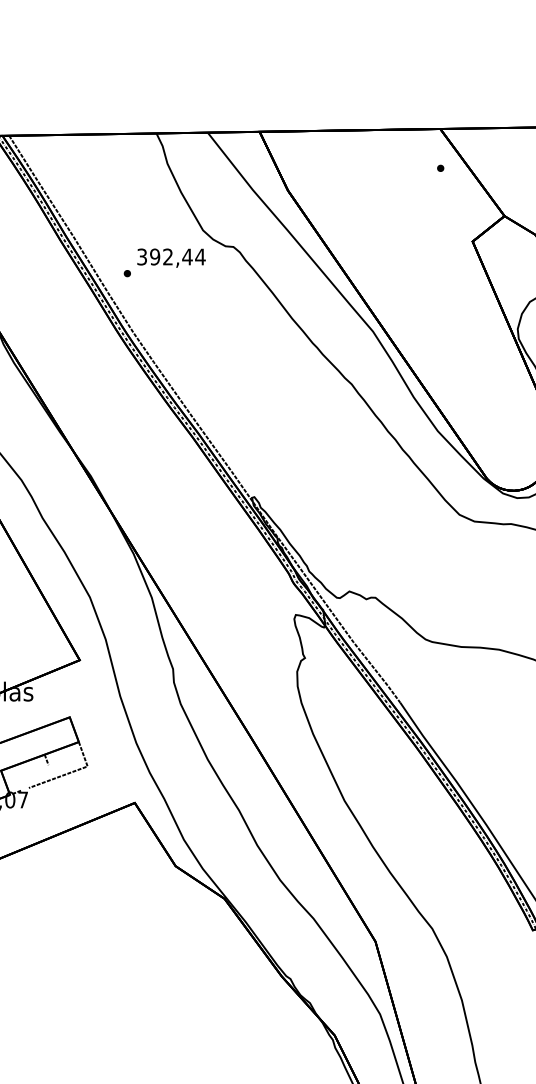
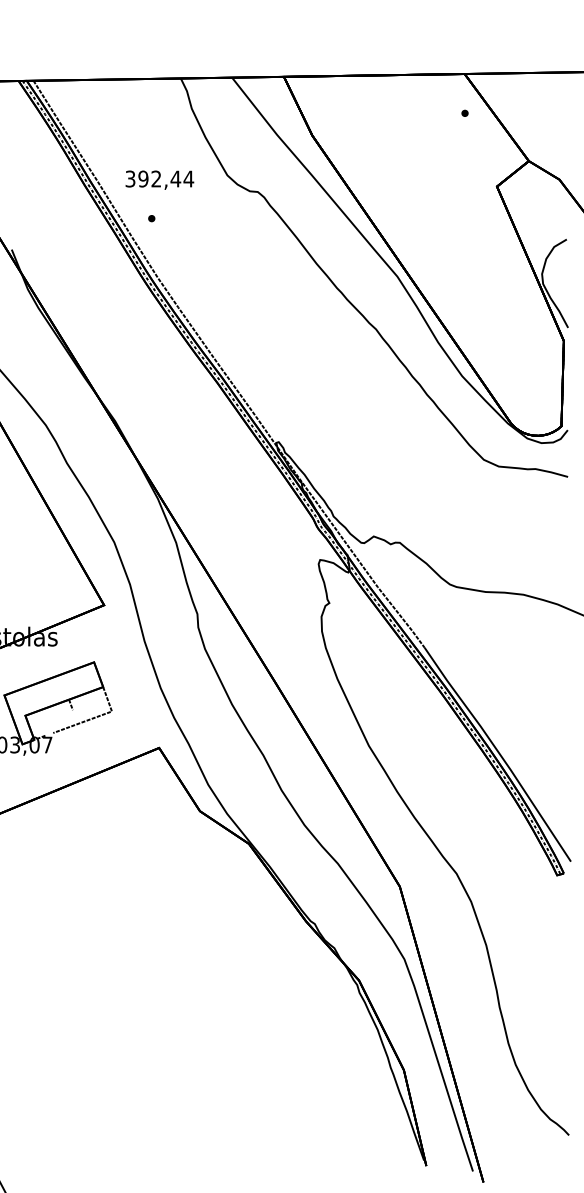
text: (171, 257) -> (159, 179), moved

